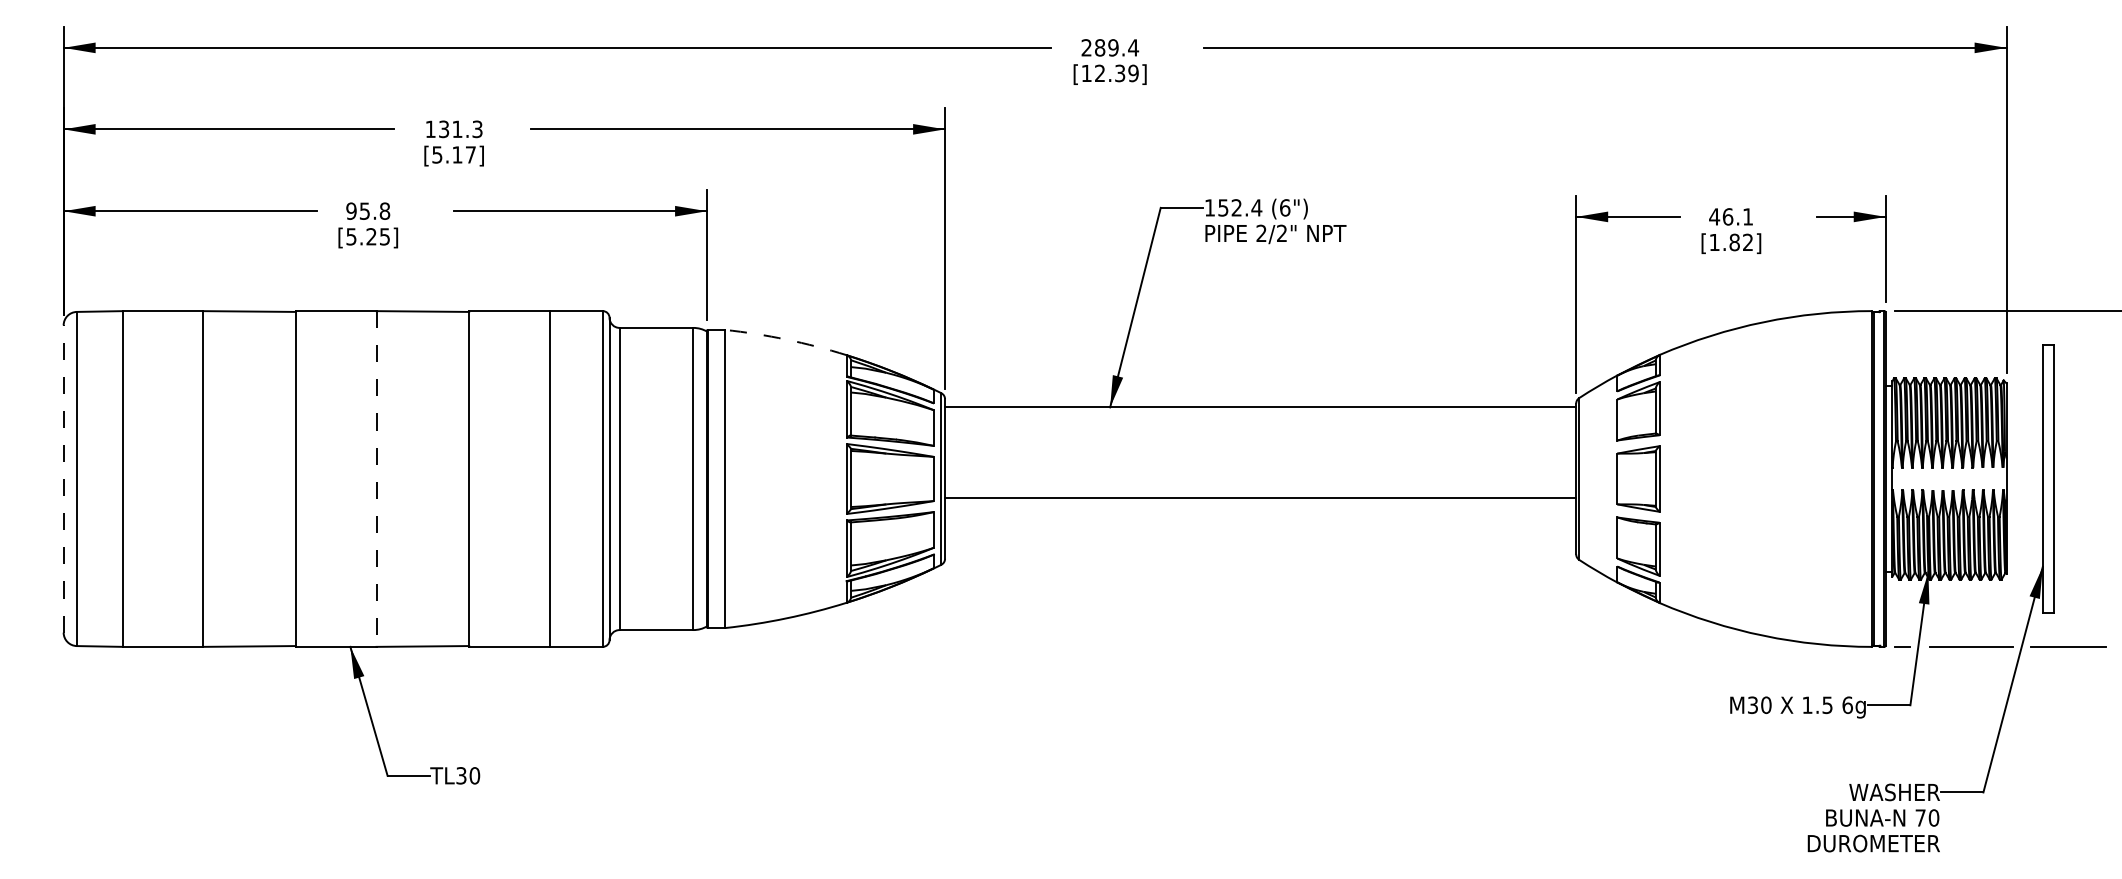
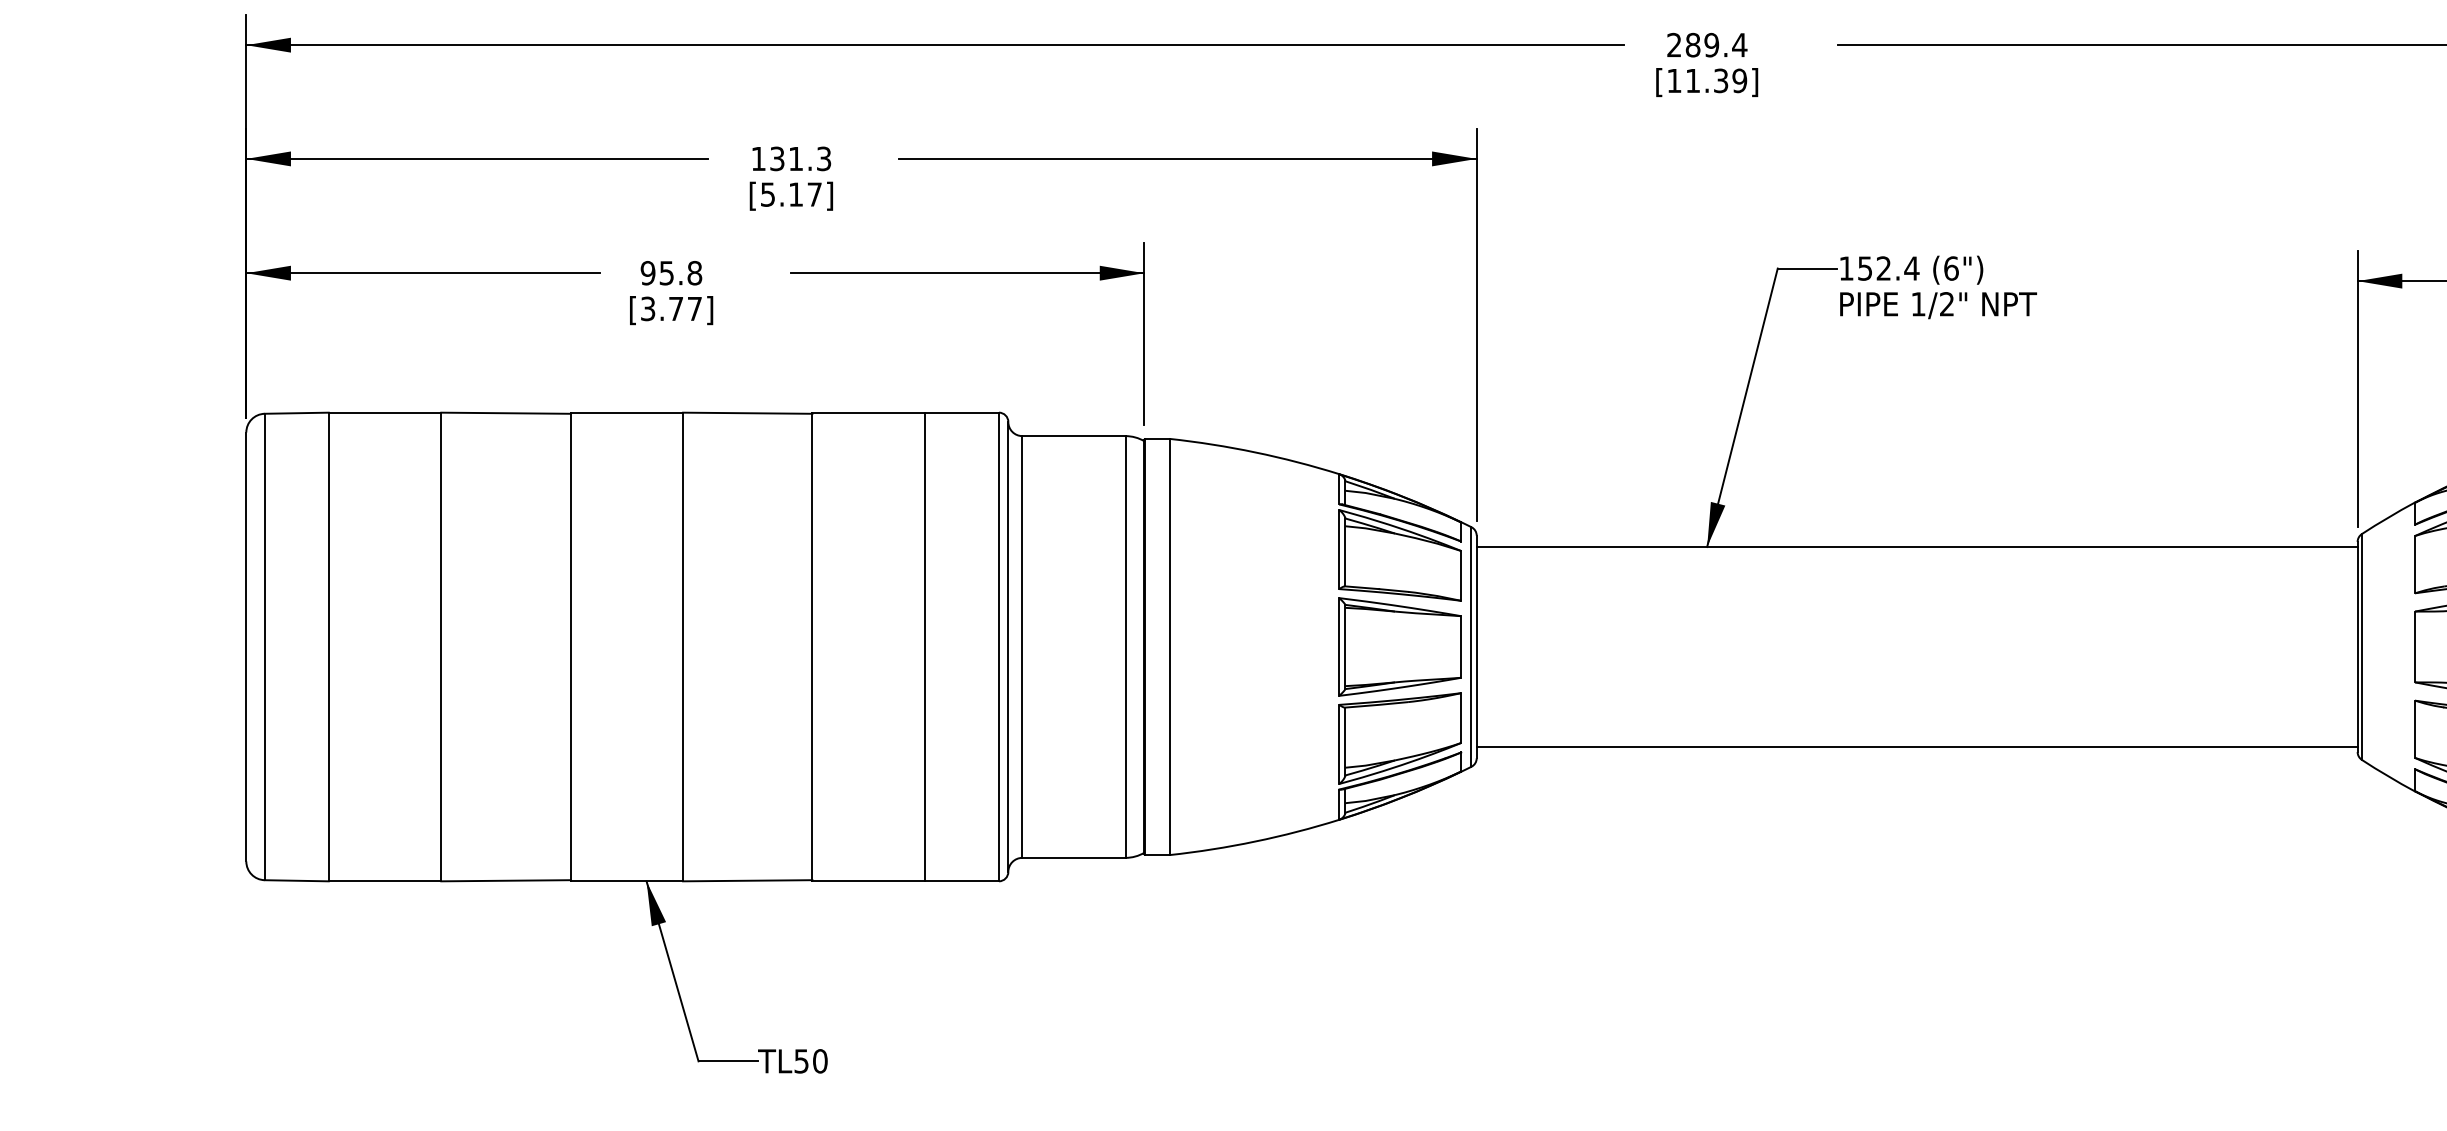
text: (1099, 72) -> (1692, 79), [12.39] -> [11.39]
text: (1261, 232) -> (1918, 302), 2/2" -> 1/2"
text: (368, 236) -> (671, 308), [5.25] -> [3.77]
arc: (786, 339) -> (1255, 452), dashed -> solid
line: (63, 479) -> (246, 647), dashed -> solid
line: (376, 479) -> (683, 647), dashed -> solid
line: (1260, 497) -> (1916, 746), moved
text: (461, 775) -> (801, 1060), TL30 -> TL50

